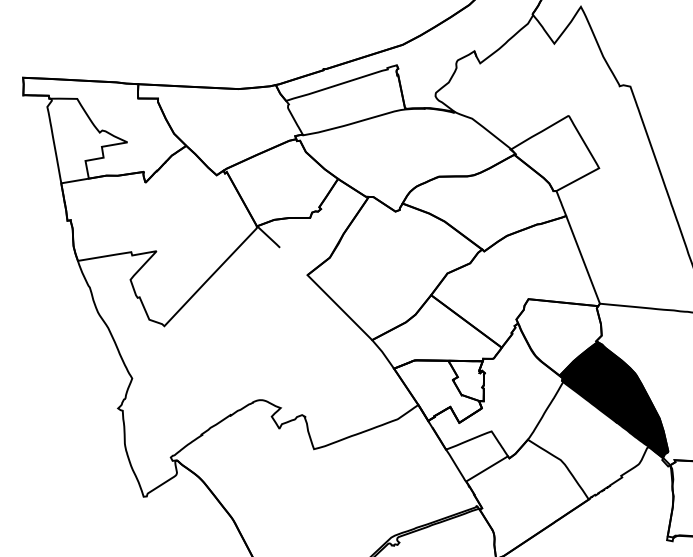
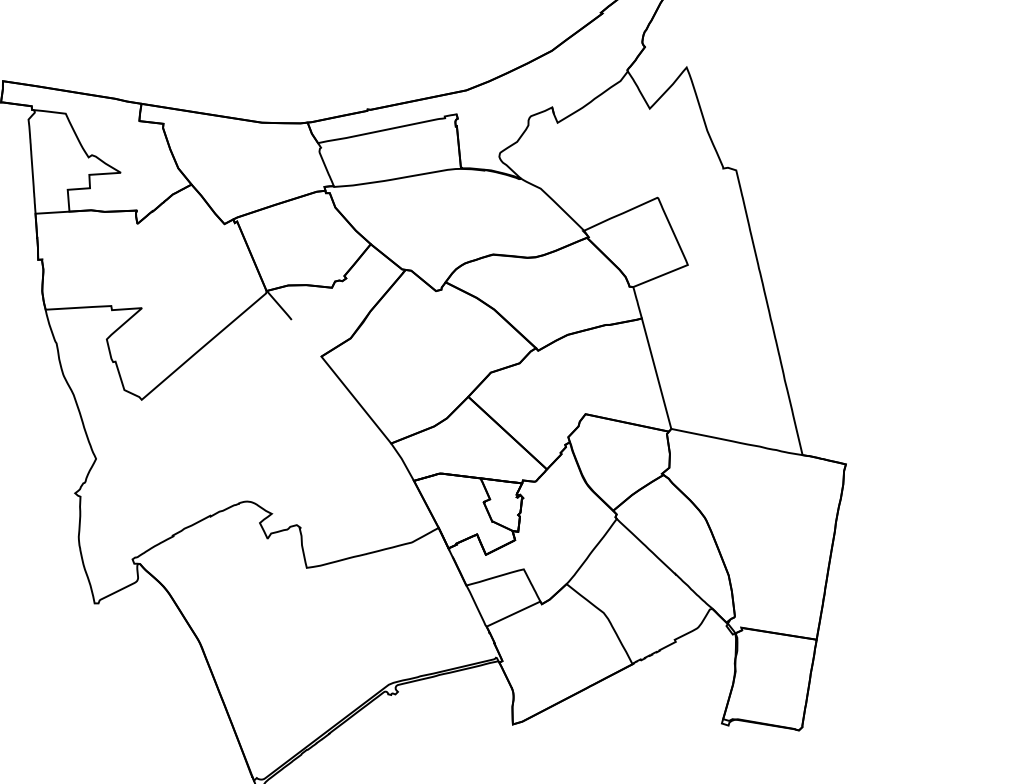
fill: (612, 401) -> (673, 548), removed

